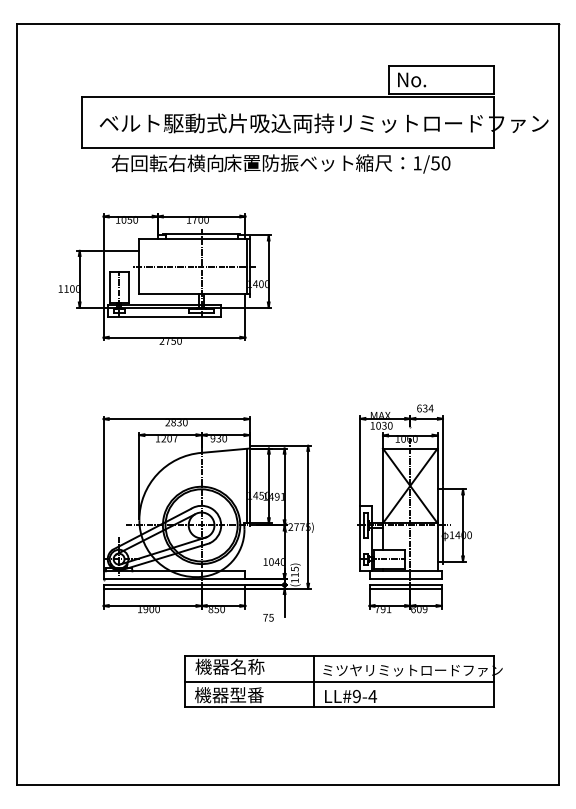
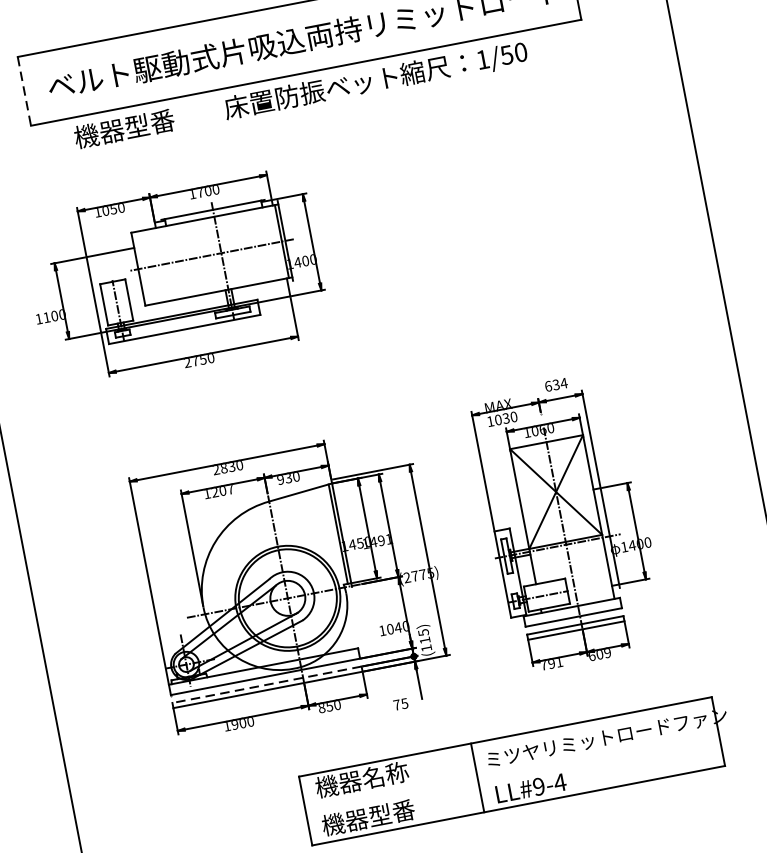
line: (81, 122) -> (24, 91), solid -> dashed
text: (167, 163) -> (149, 124), 右回転右横向 -> 機器型番
line: (174, 584) -> (266, 684), solid -> dashed
line: (339, 681) -> (511, 771), removed

